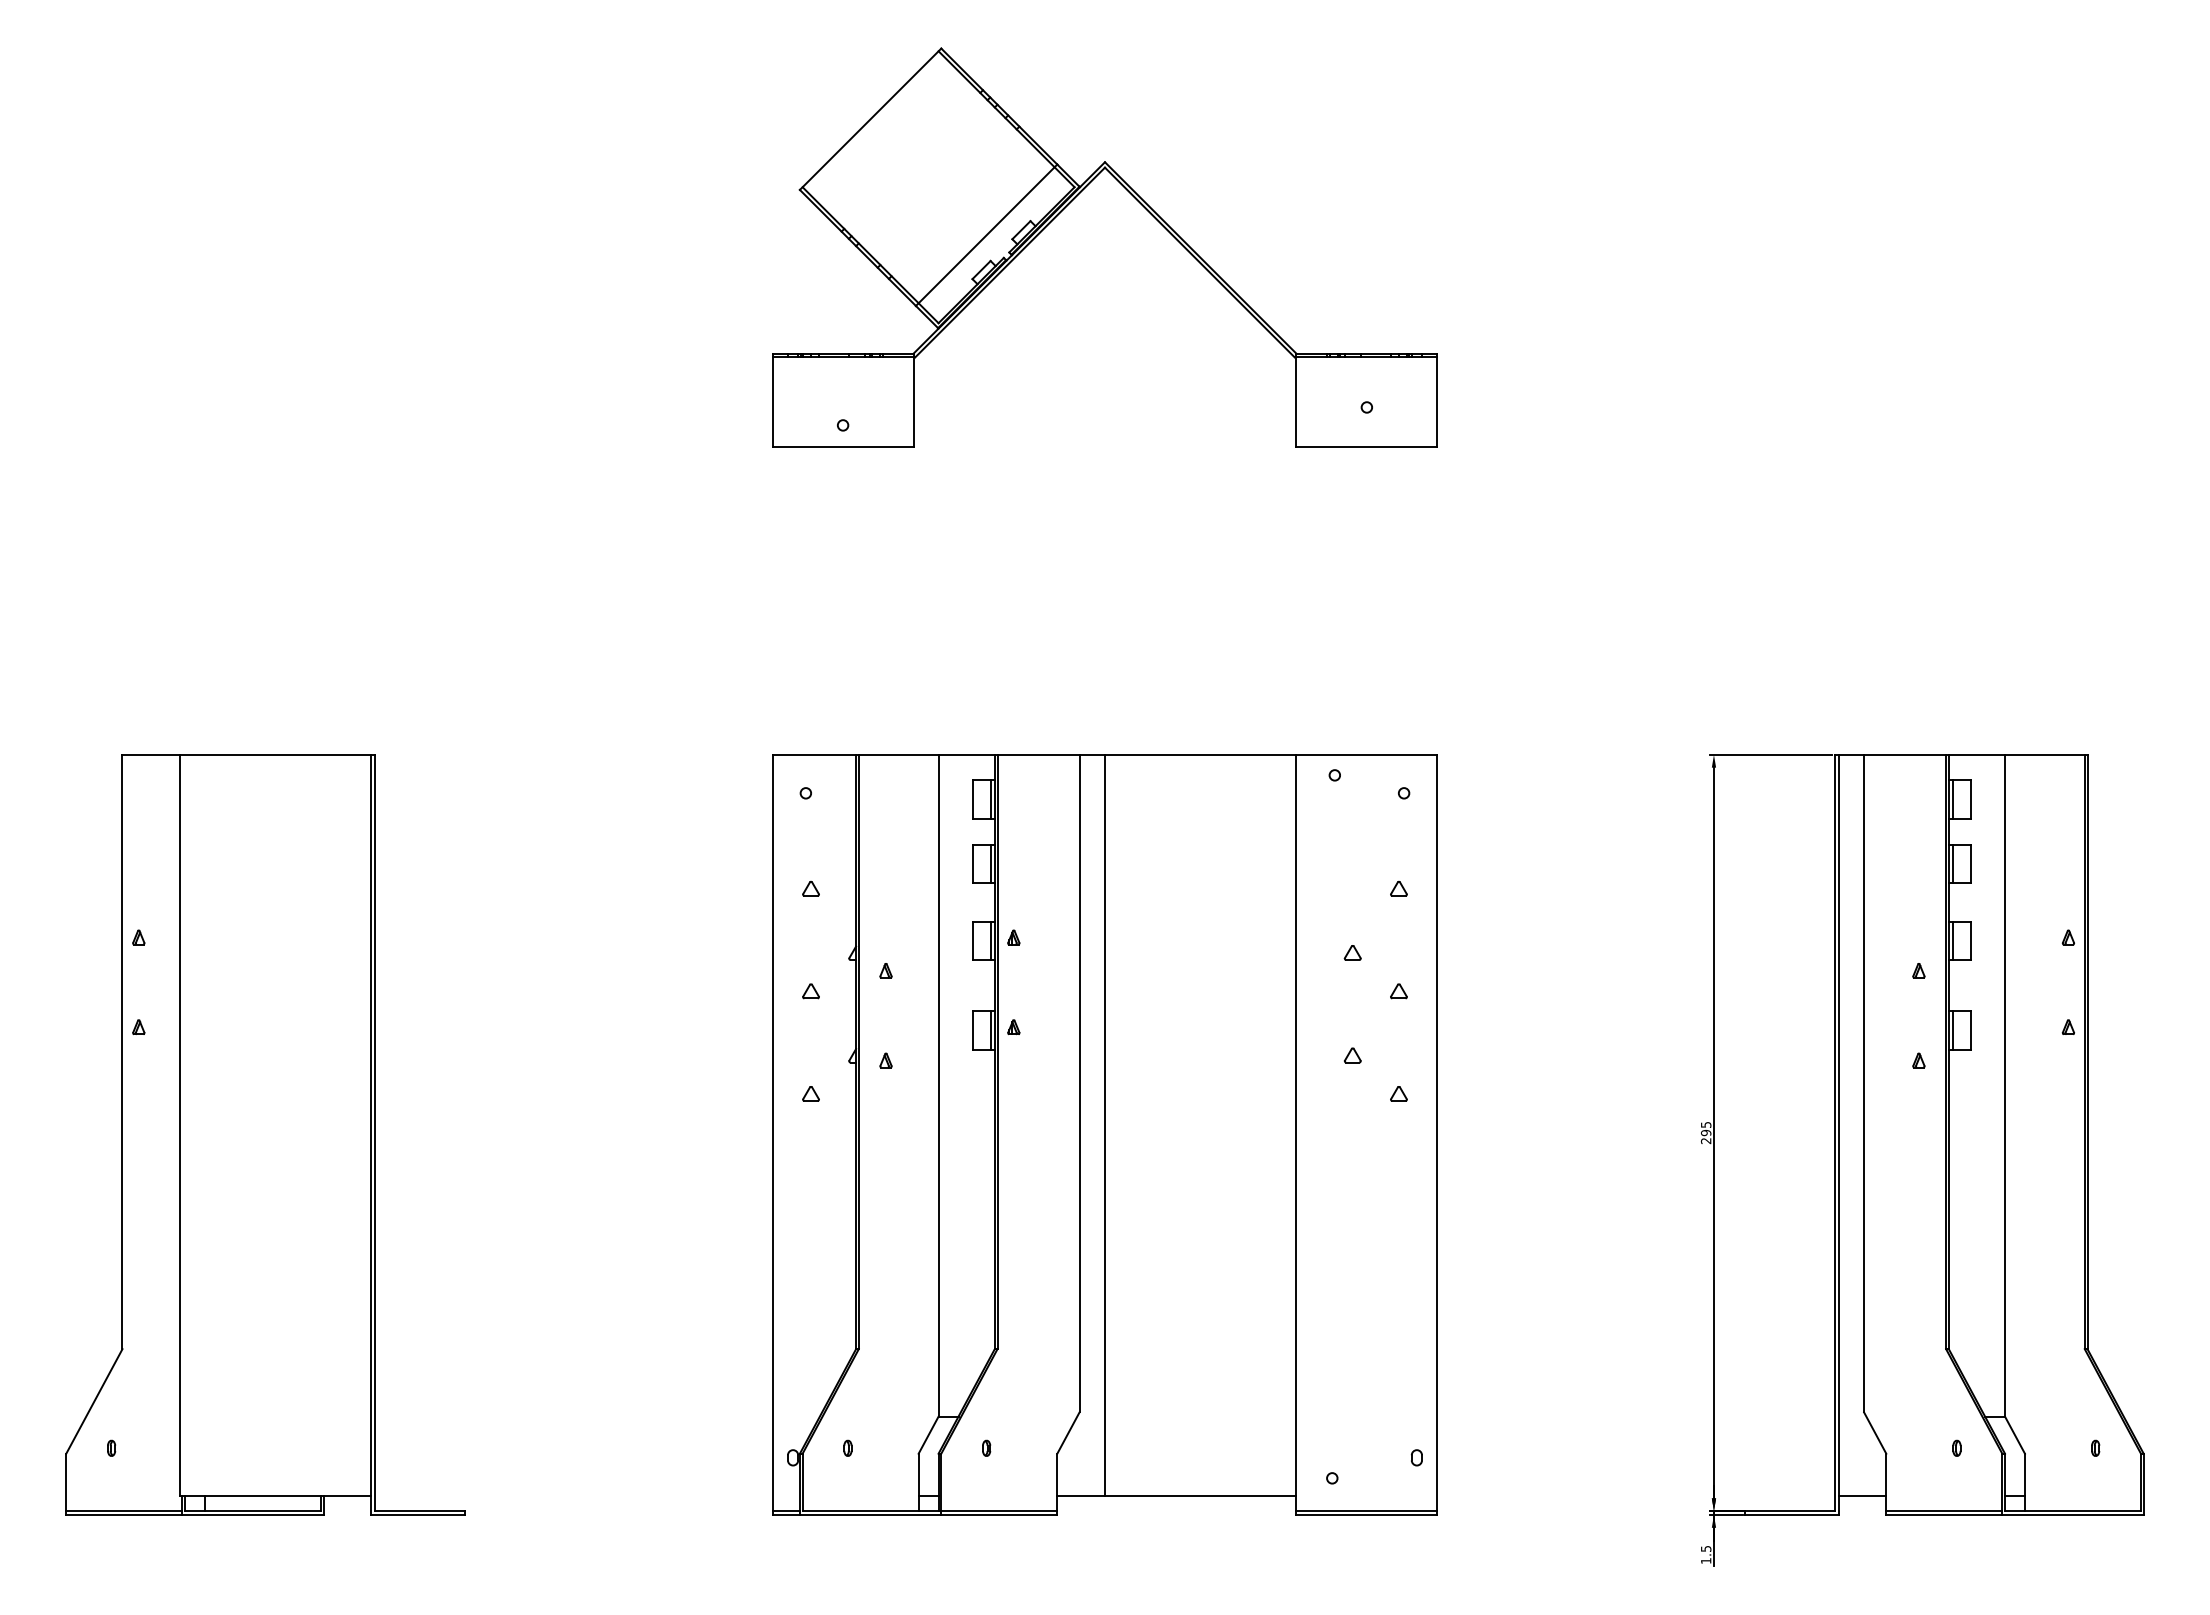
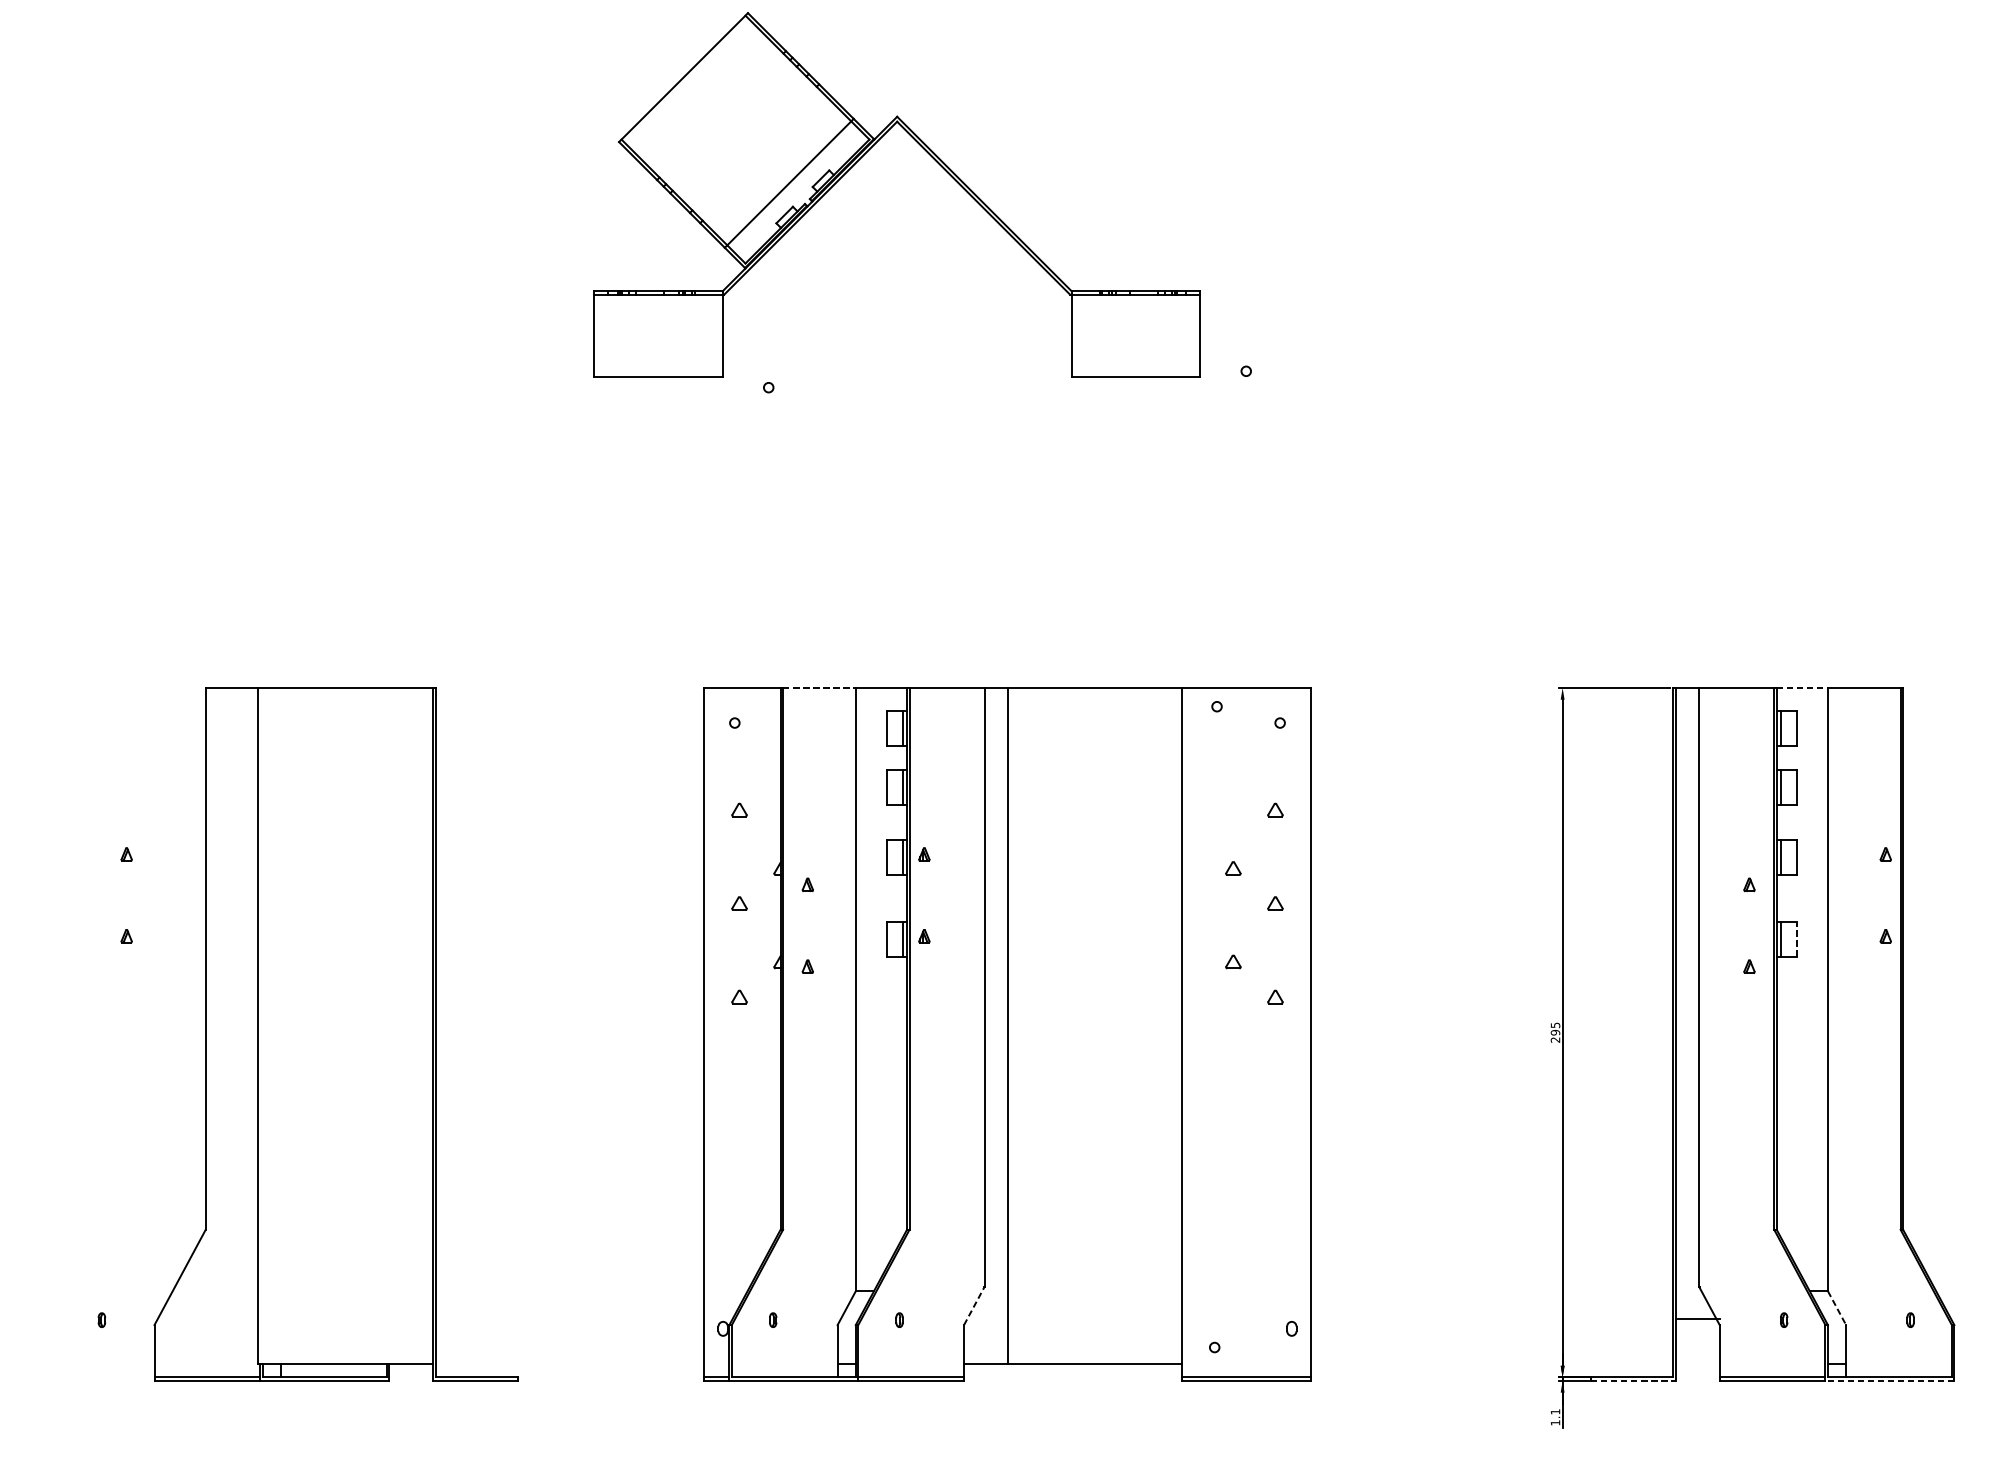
part: (1065, 208) -> (861, 158), moved
line: (898, 754) -> (819, 687), solid -> dashed
line: (1977, 754) -> (1802, 687), solid -> dashed
line: (1971, 1029) -> (1797, 938), solid -> dashed
part: (265, 1134) -> (336, 1034), moved
line: (1068, 1432) -> (974, 1305), solid -> dashed
line: (2015, 1435) -> (1837, 1308), solid -> dashed
line: (1862, 1496) -> (1698, 1319), moved
line: (1791, 1515) -> (1633, 1381), solid -> dashed
line: (2073, 1515) -> (1890, 1381), solid -> dashed
text: (1706, 1548) -> (1555, 1411), 1.5 -> 1.1

